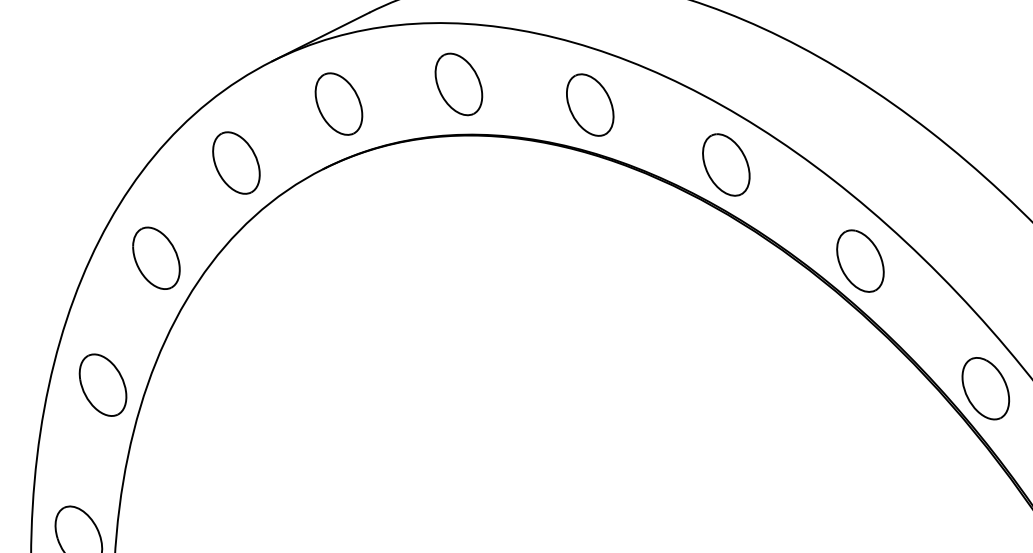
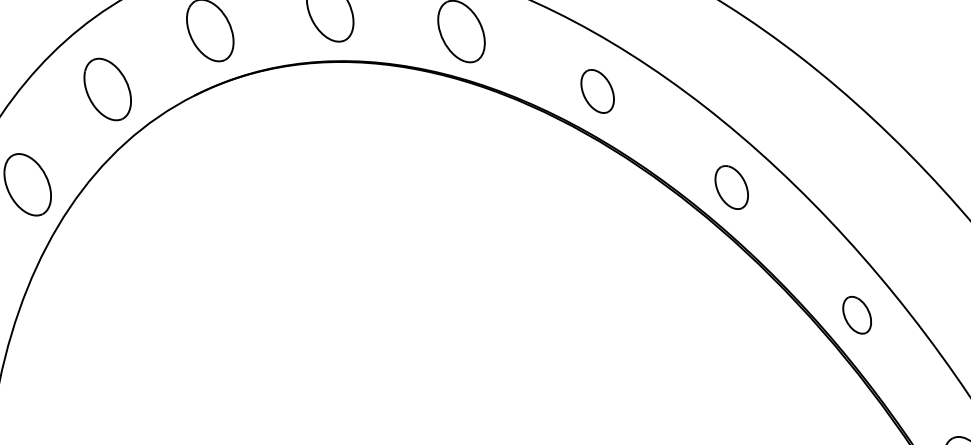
part: (726, 164) -> (597, 90), size x0.7
part: (860, 260) -> (731, 186), size x0.7
part: (985, 388) -> (856, 314), size x0.6

